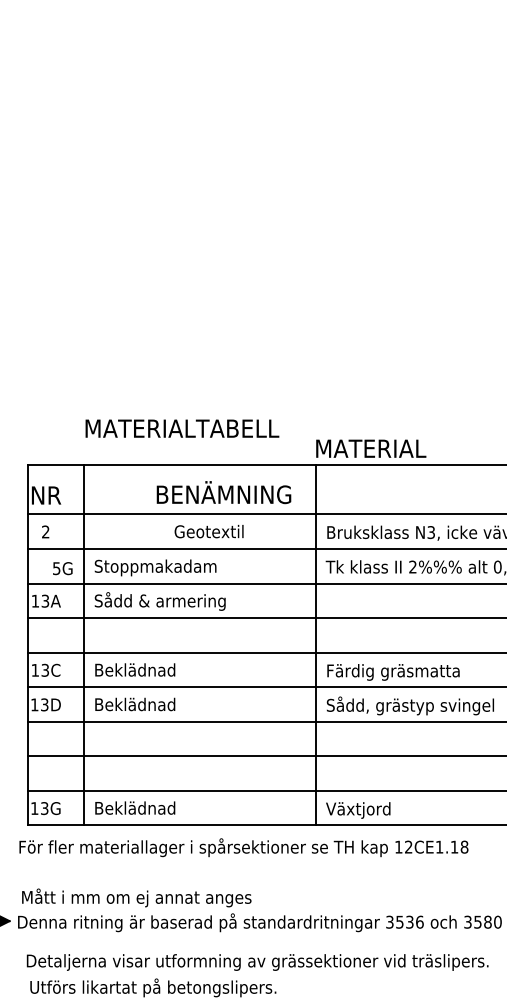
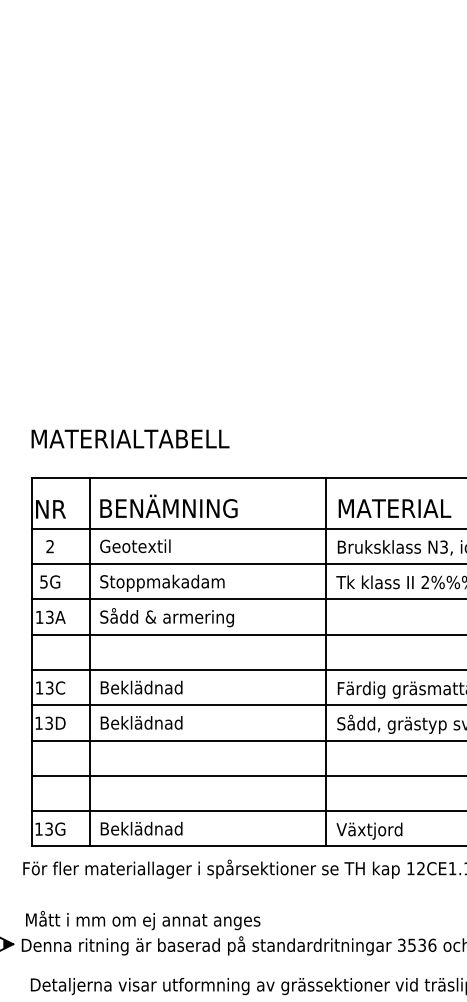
text: (182, 428) -> (130, 438), moved
text: (371, 448) -> (395, 508), moved
text: (223, 492) -> (168, 506), moved
text: (208, 531) -> (134, 546), moved
text: (62, 568) -> (49, 581), moved

